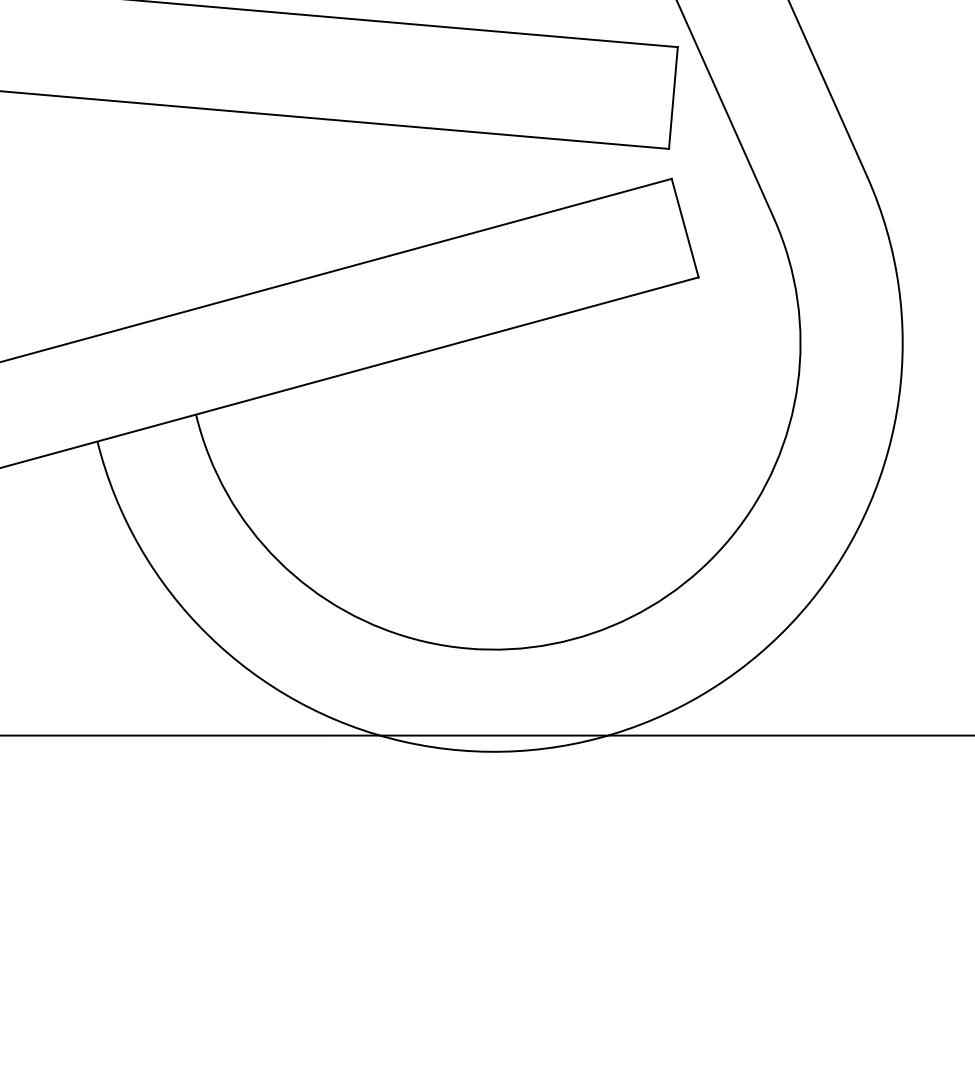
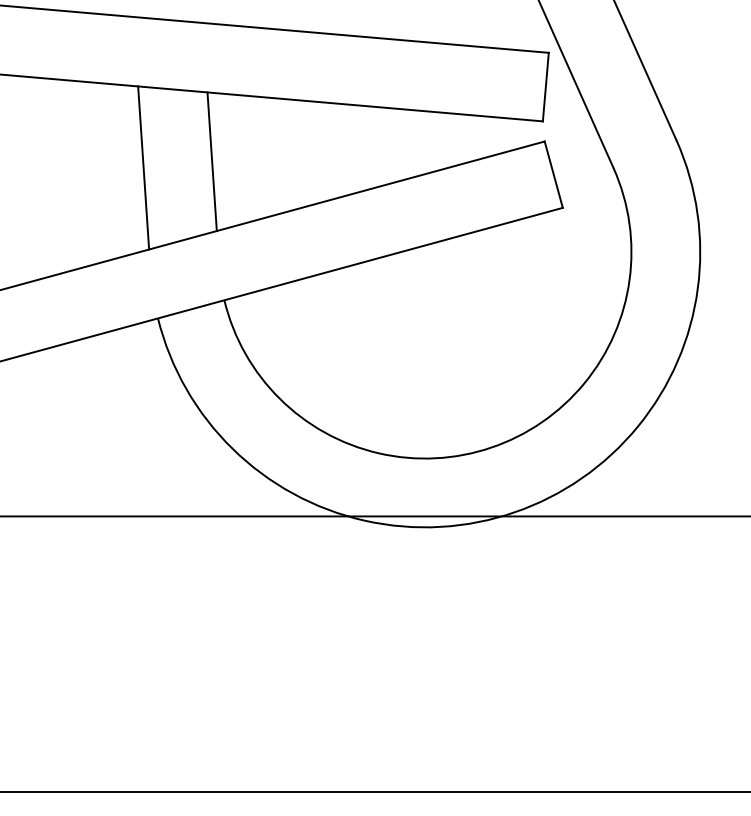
line: (176, 208) -> (211, 161), added
line: (75, 217) -> (143, 167), added

